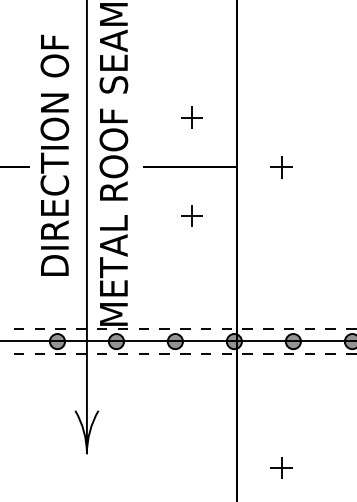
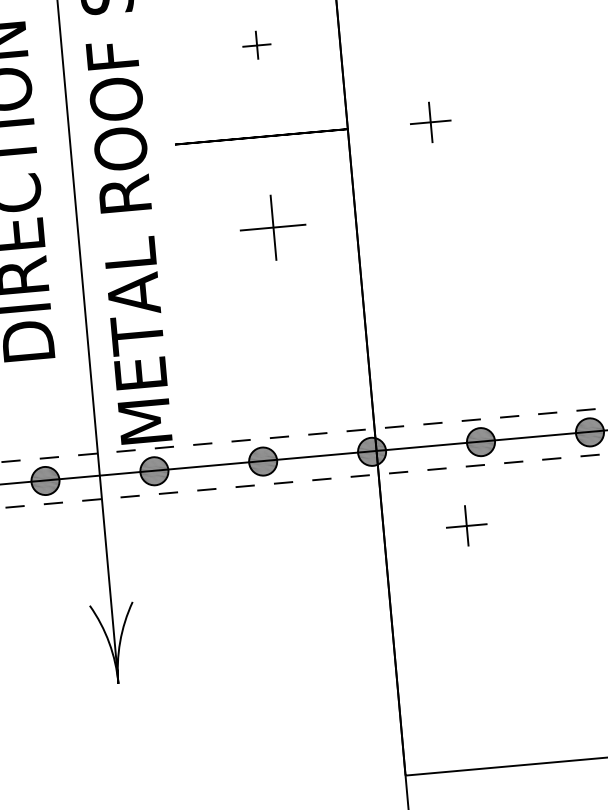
part: (191, 117) -> (256, 45), size x0.7
part: (191, 215) -> (272, 226), size x1.6
part: (281, 467) -> (466, 525), moved

